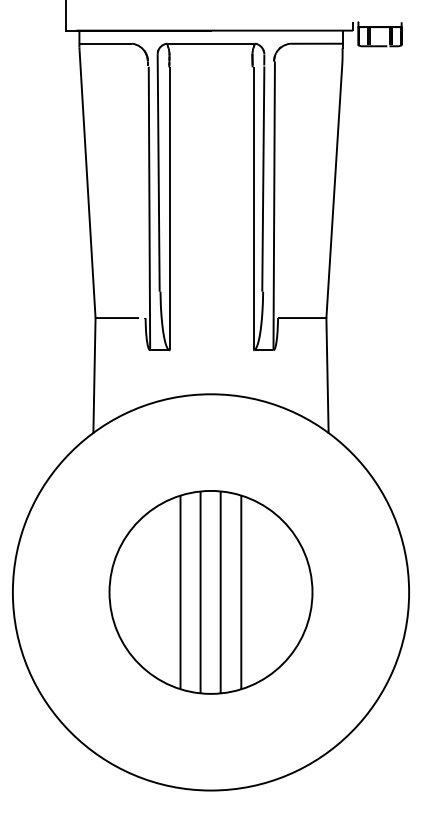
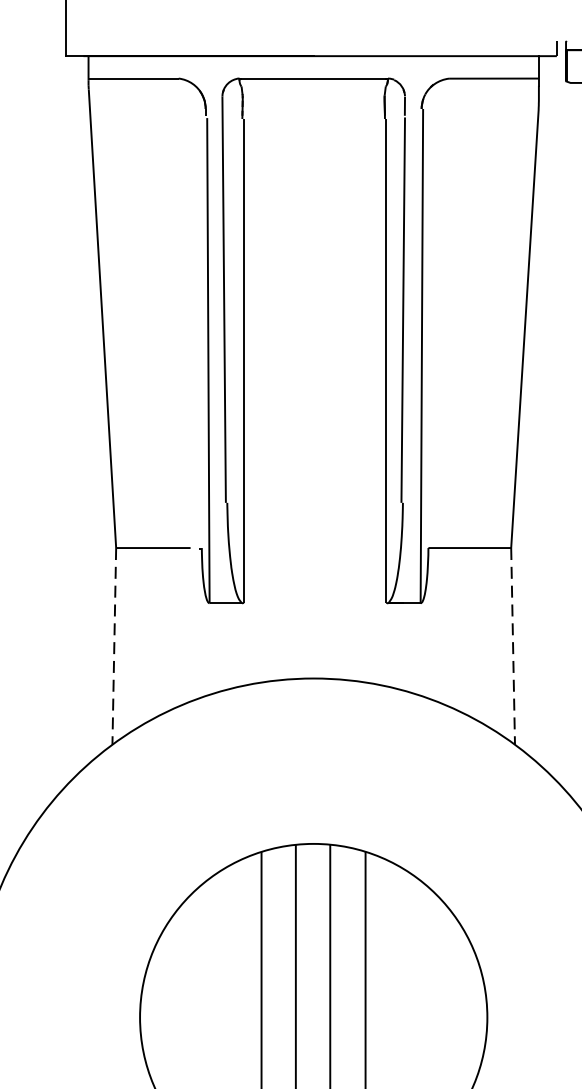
line: (94, 376) -> (114, 648), solid -> dashed
line: (327, 376) -> (513, 648), solid -> dashed

